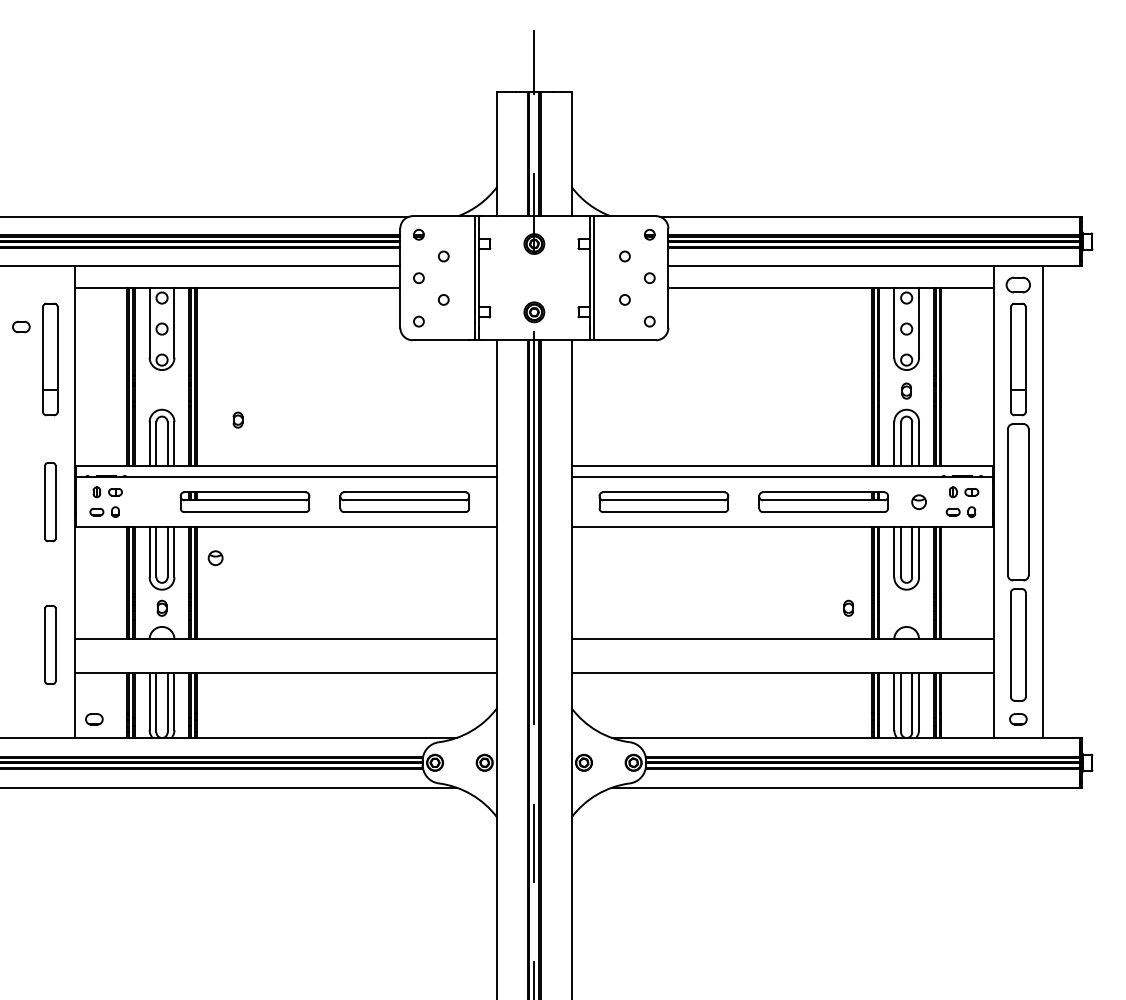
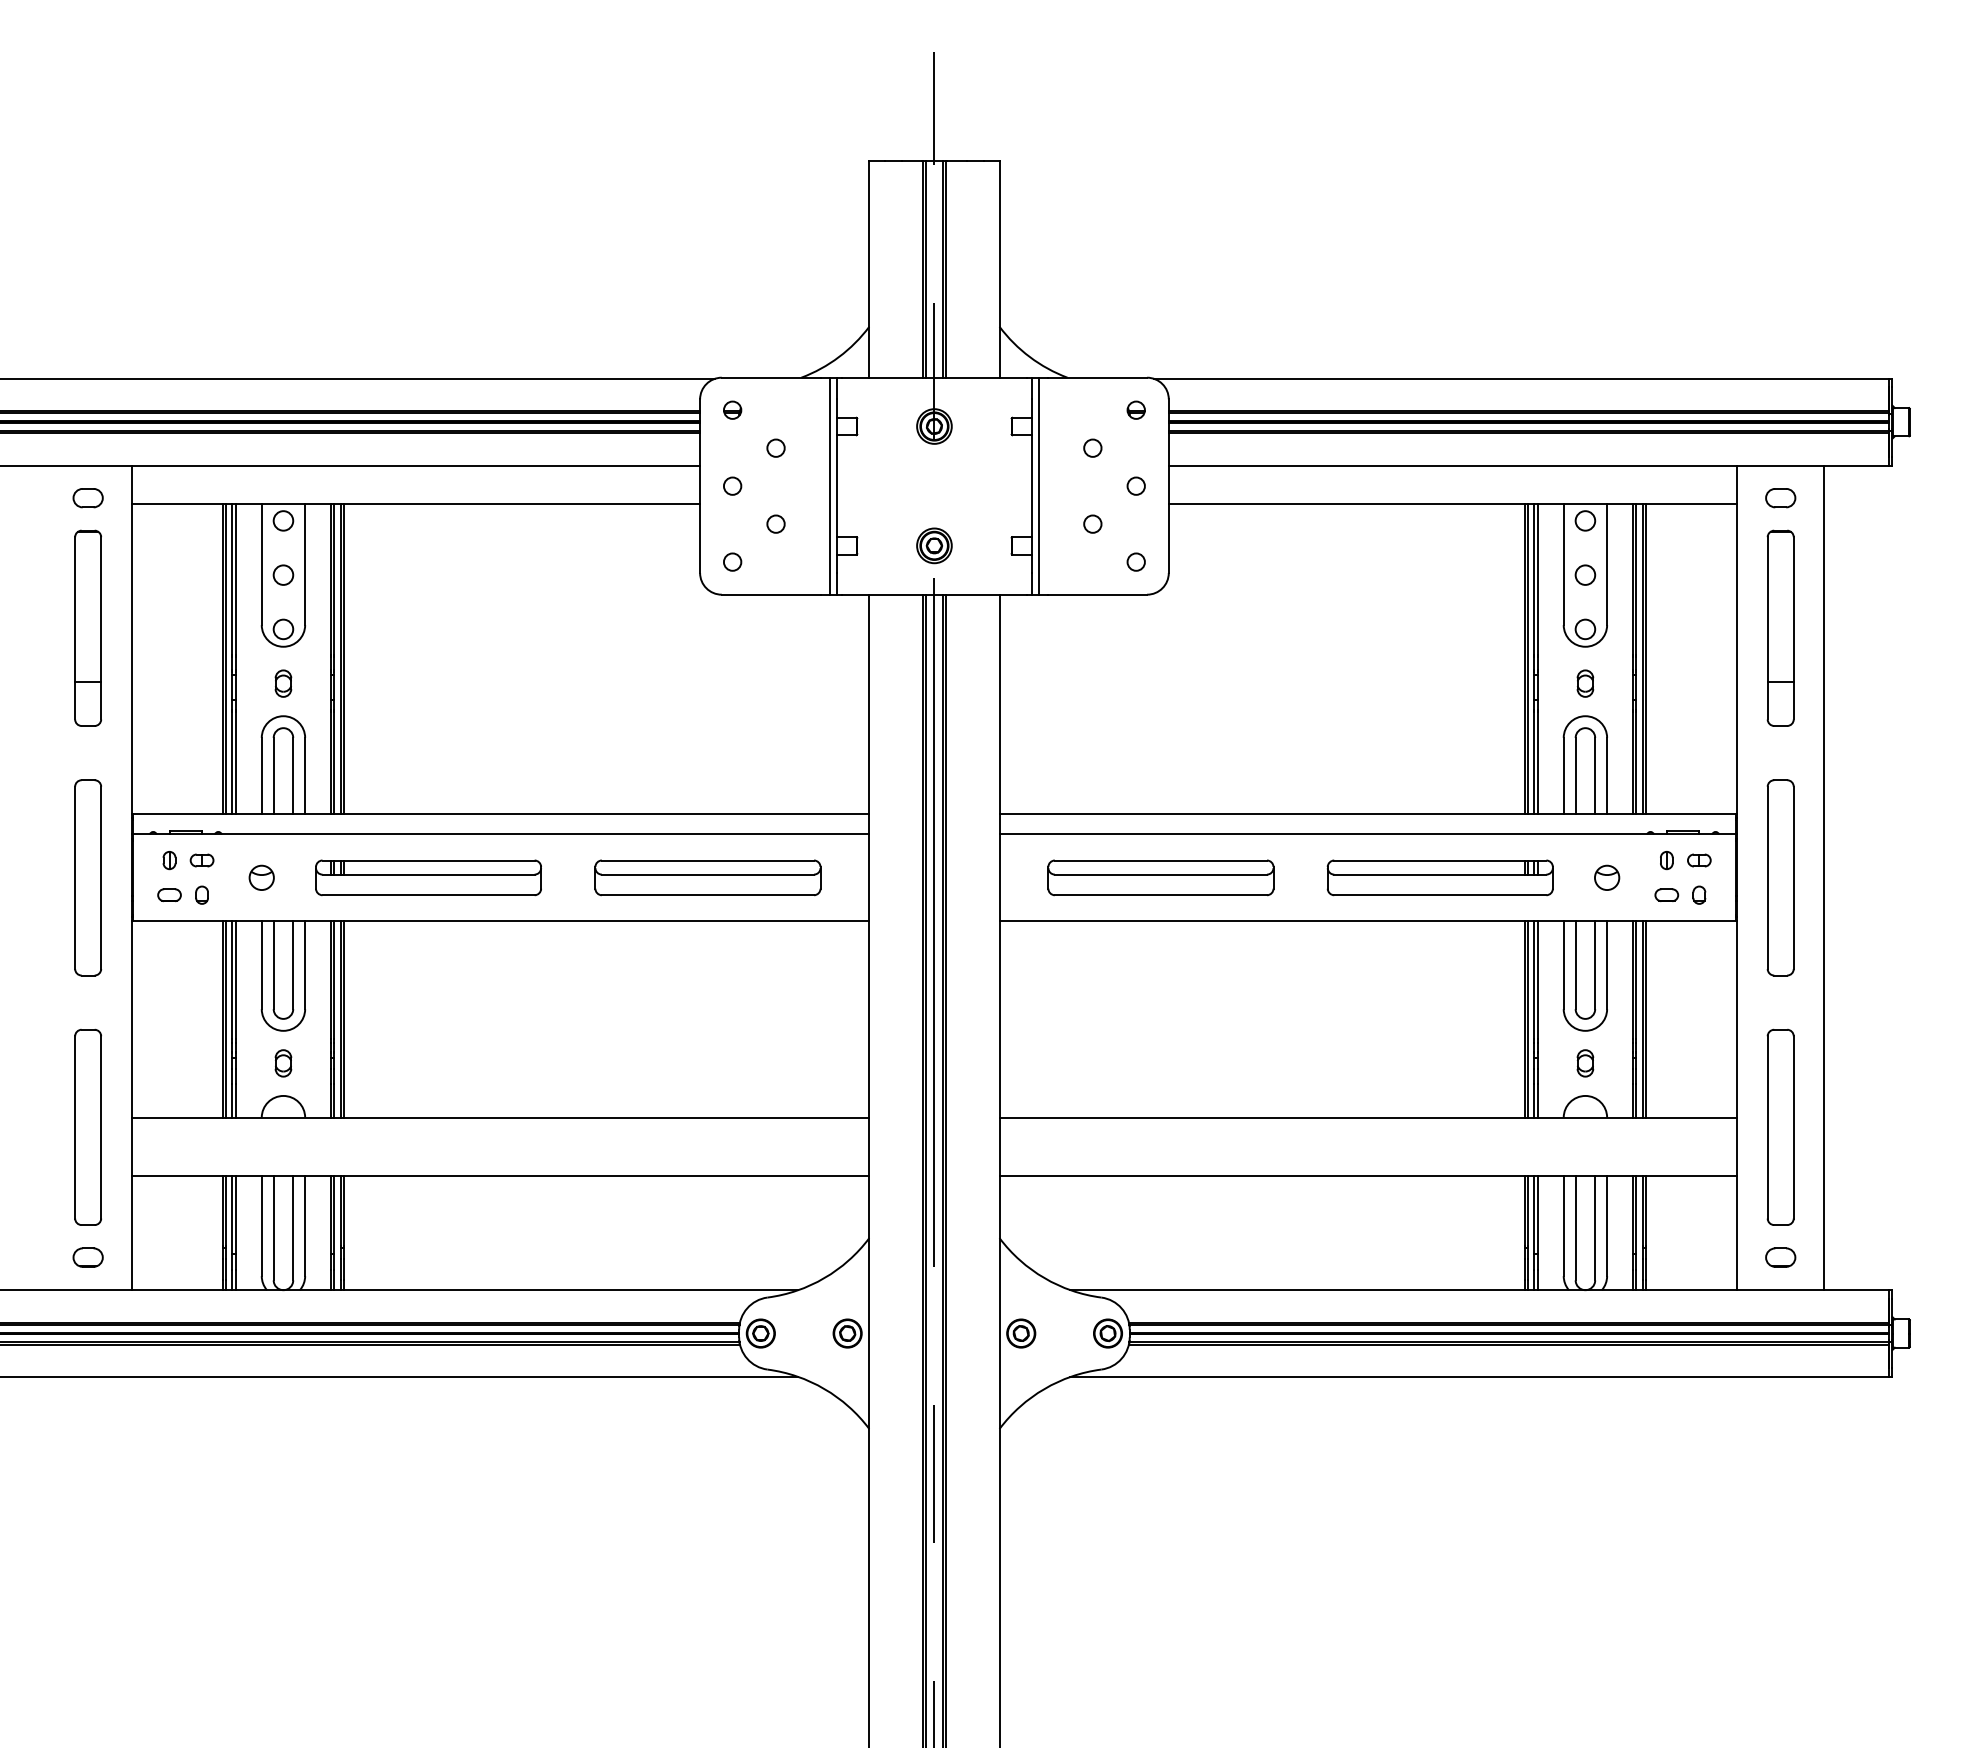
part: (1018, 284) -> (1780, 497), size x0.71
part: (21, 326) -> (88, 497), moved
part: (237, 419) -> (282, 682), moved
part: (50, 501) -> (88, 876), size x1.43
part: (1018, 501) -> (1780, 876), size x0.71
part: (215, 557) -> (261, 876), moved
part: (848, 607) -> (1585, 1061), moved
part: (50, 644) -> (88, 1126), size x1.43
part: (94, 719) -> (88, 1257), moved

